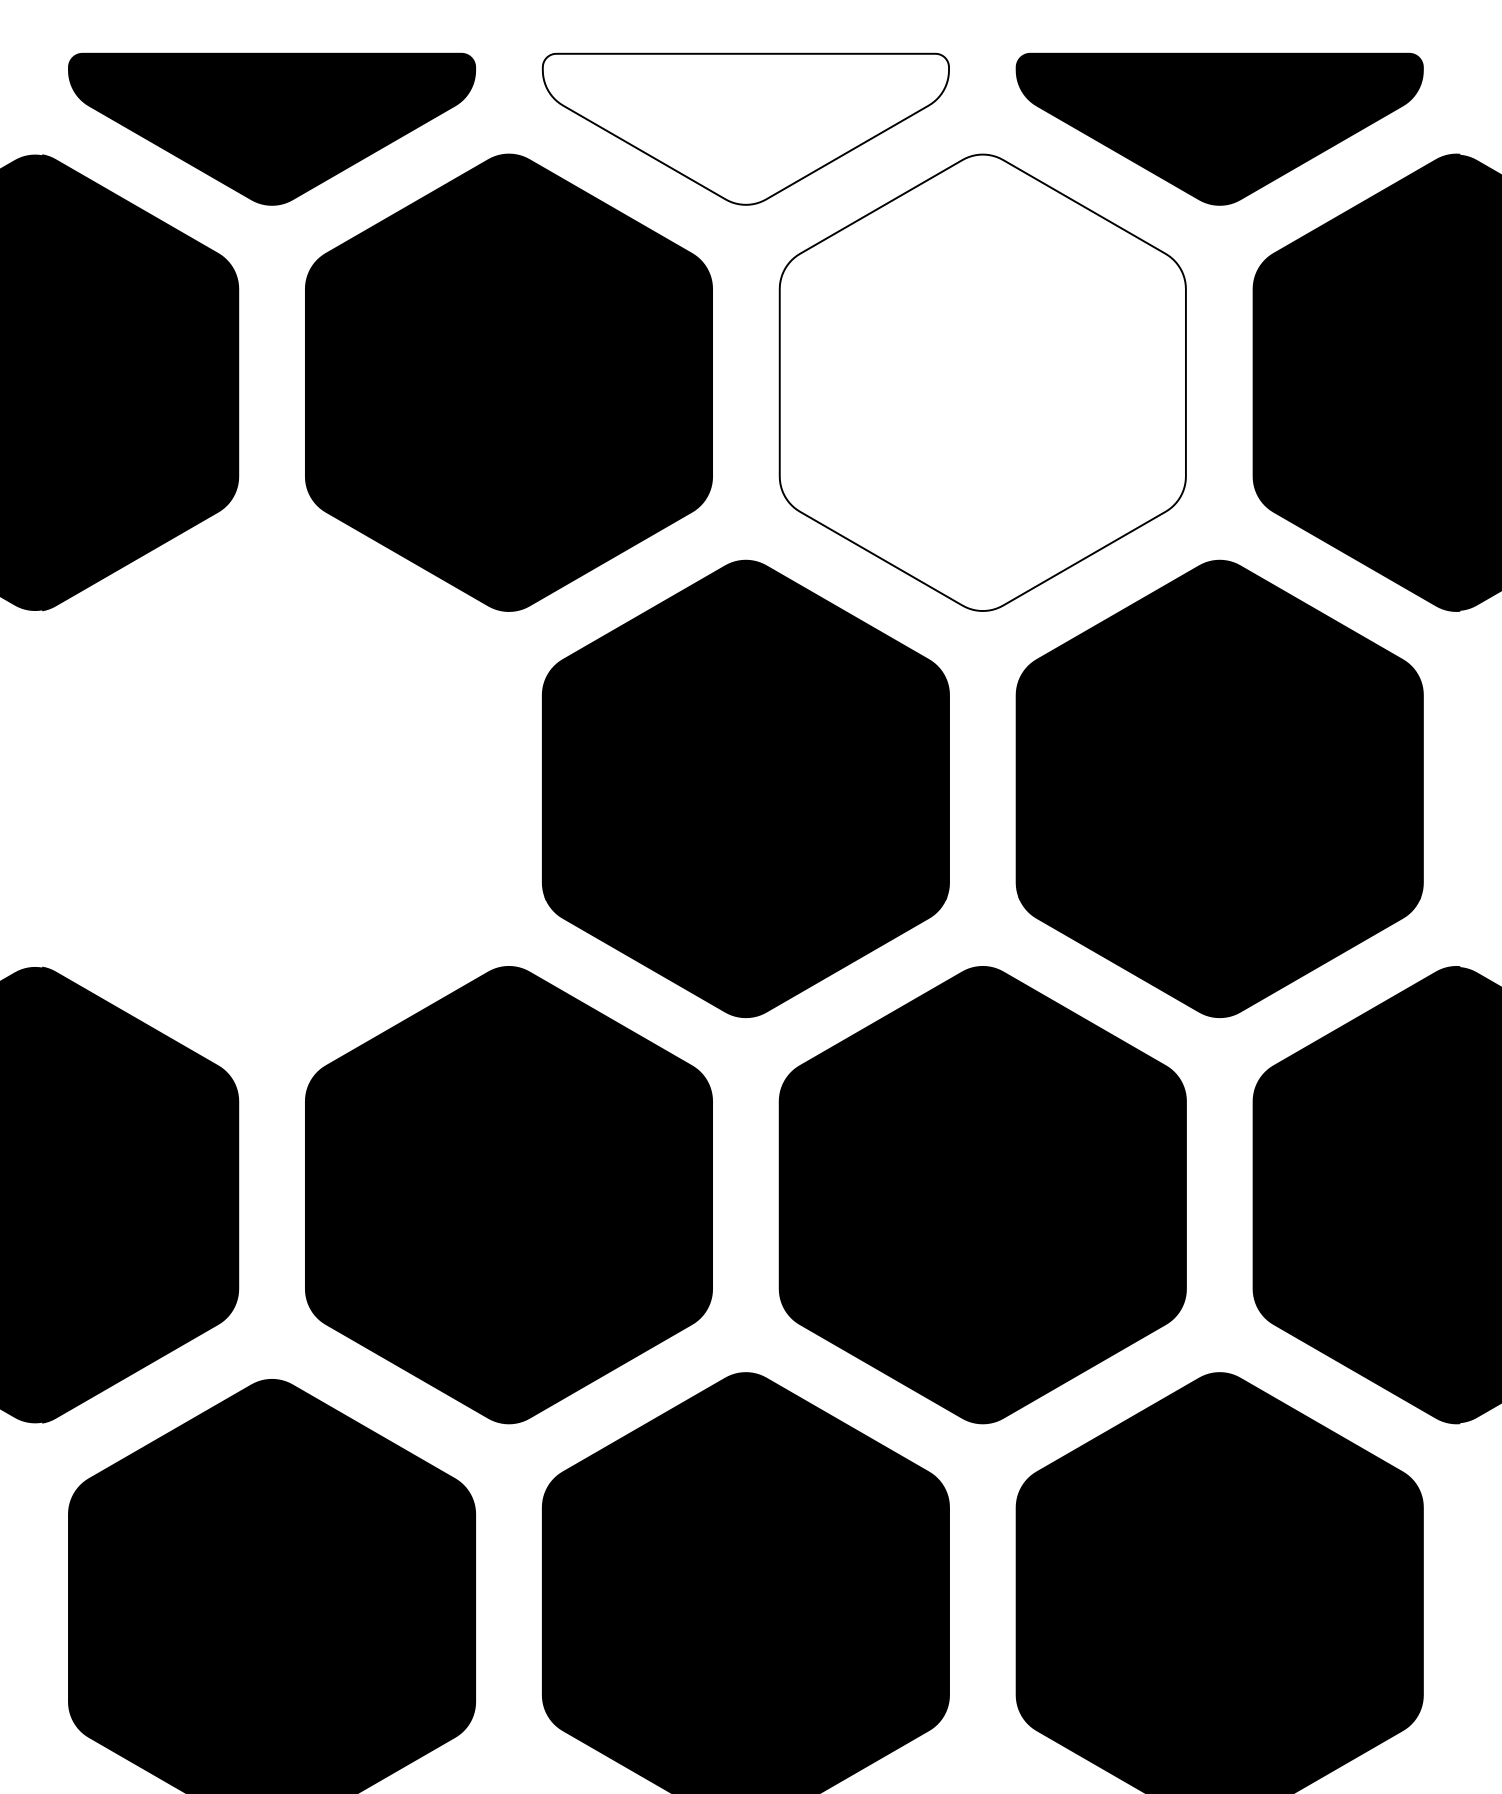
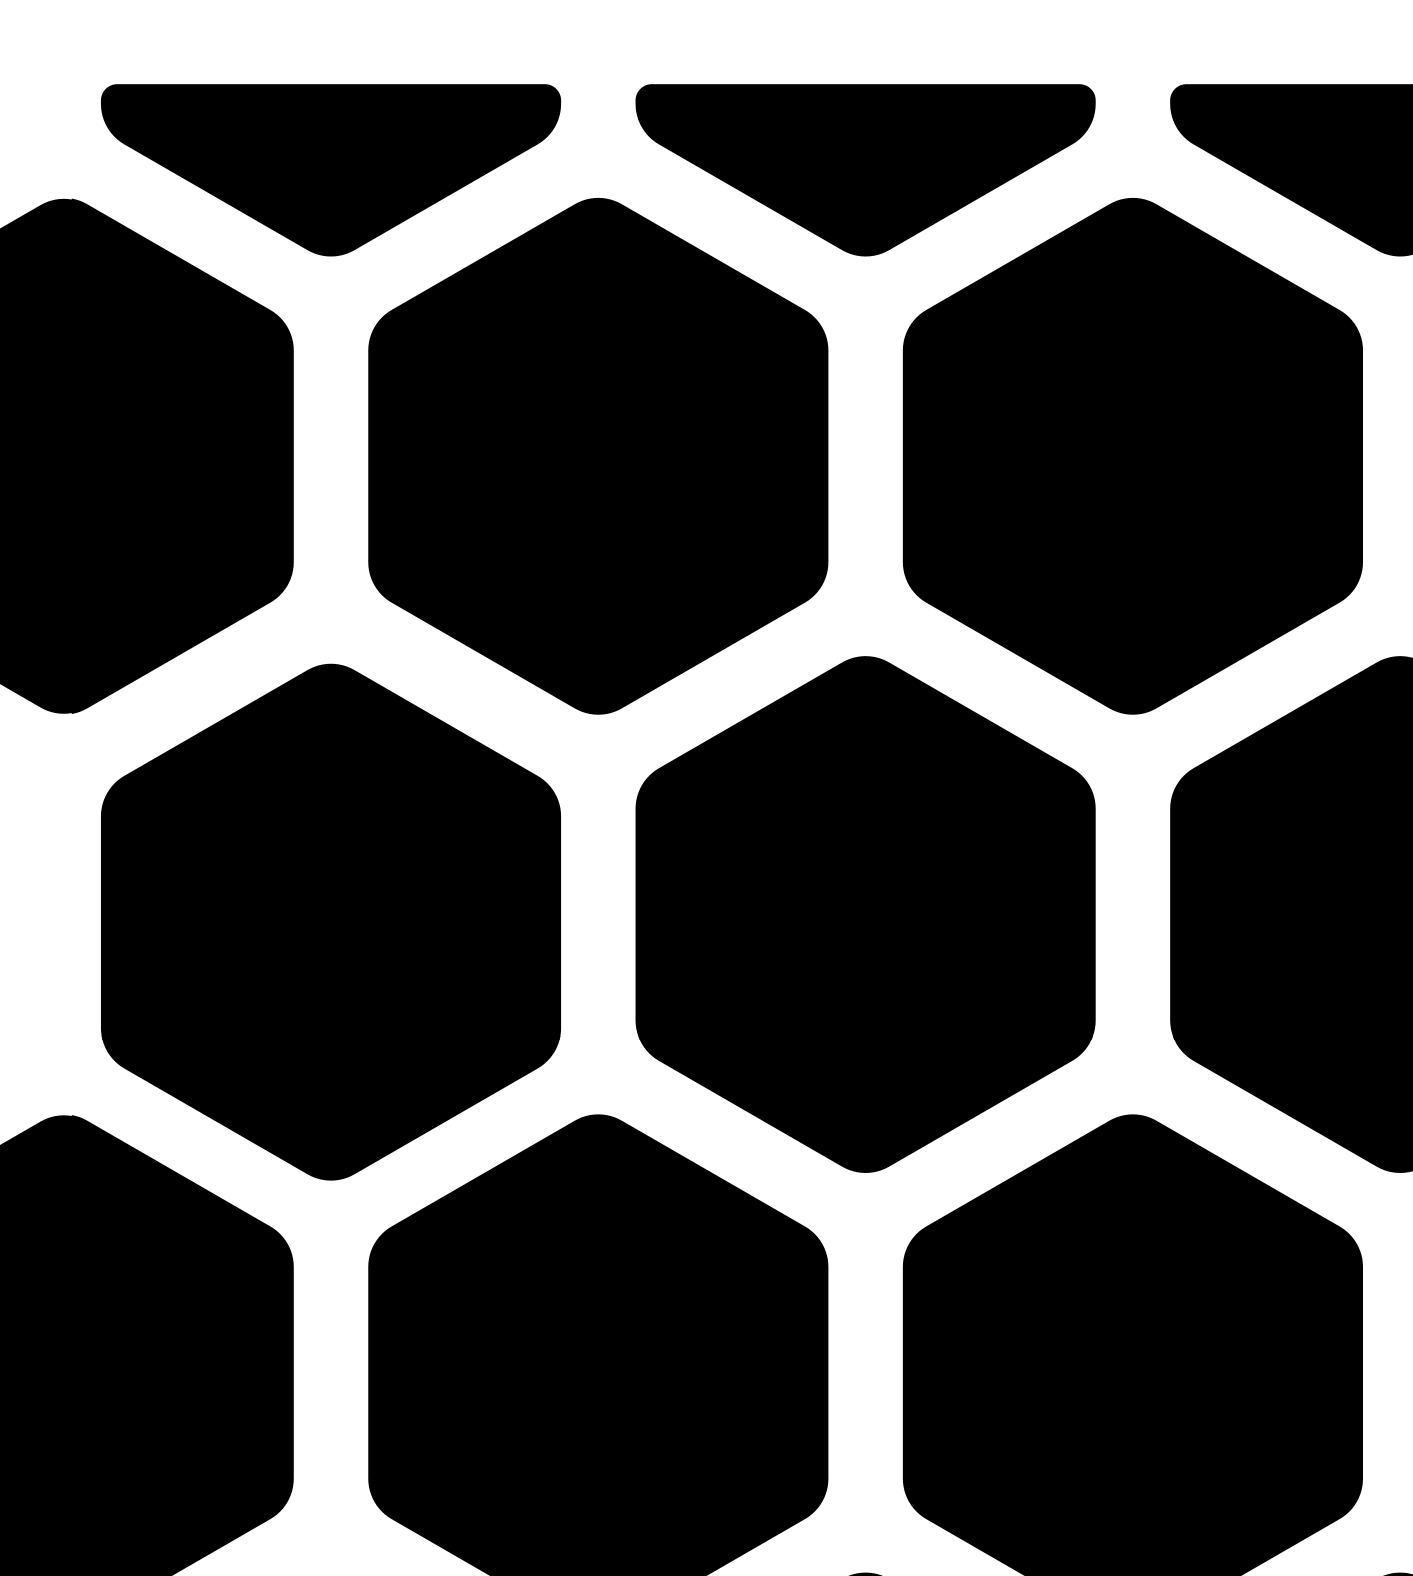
fill: (745, 128) -> (865, 169), added
fill: (982, 382) -> (1132, 455), added
part: (271, 795) -> (330, 921), added

